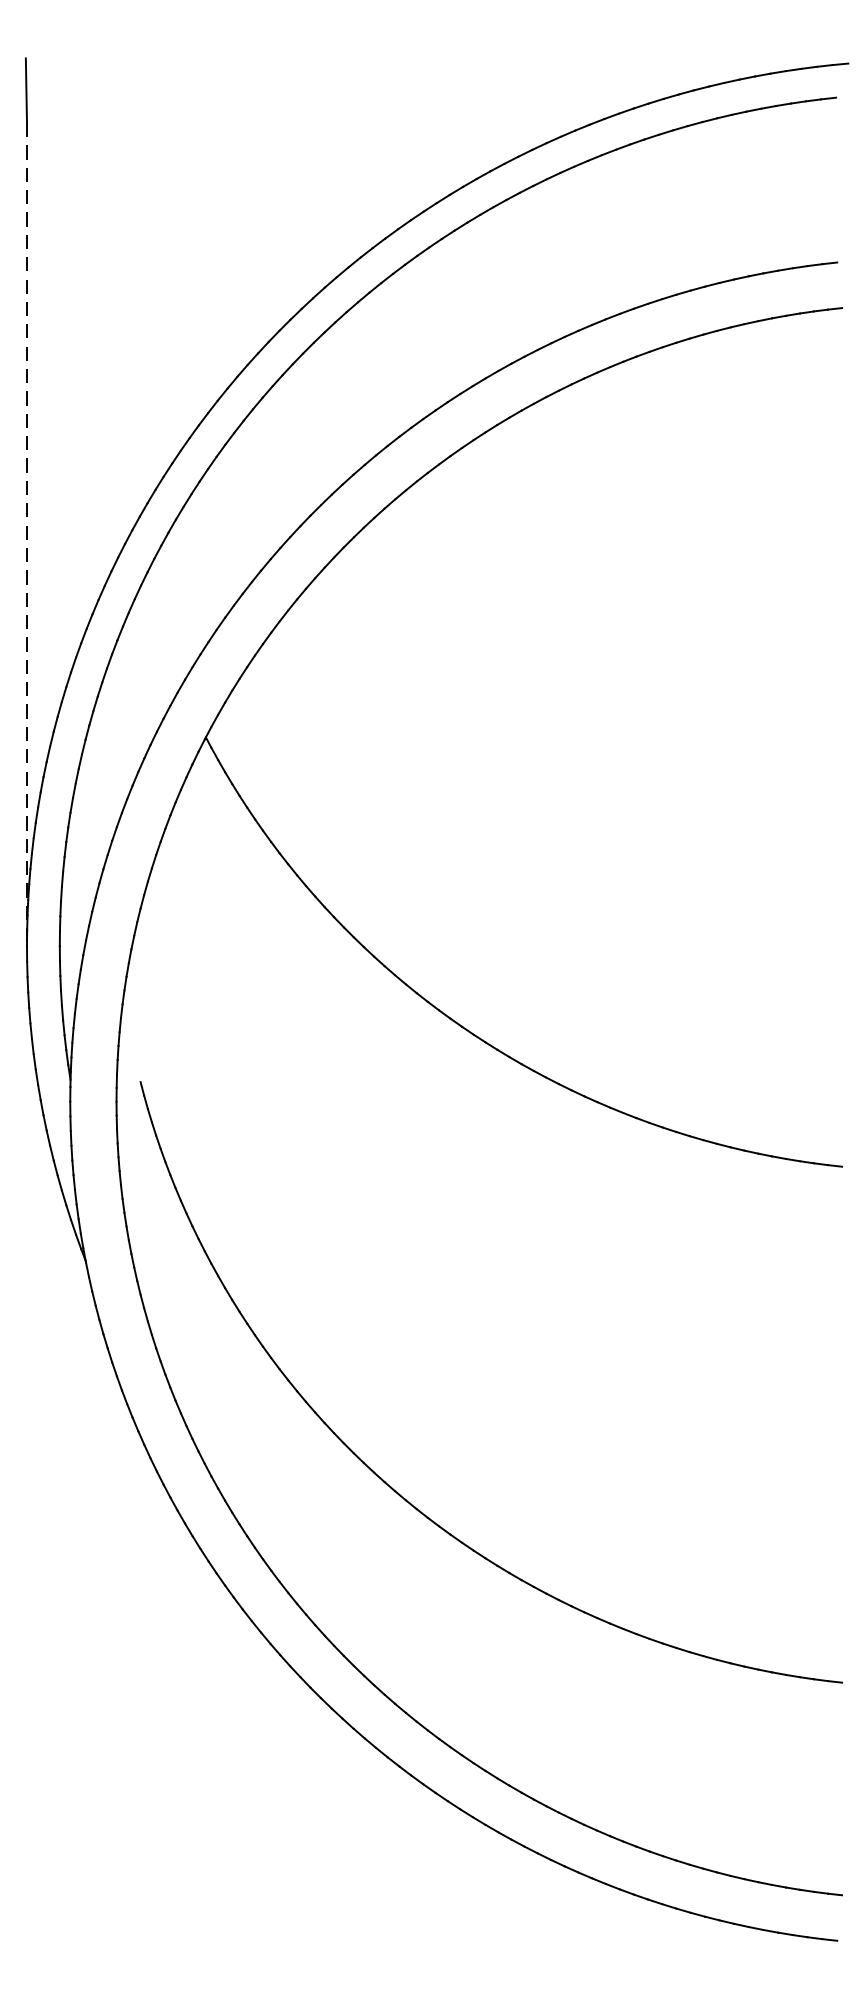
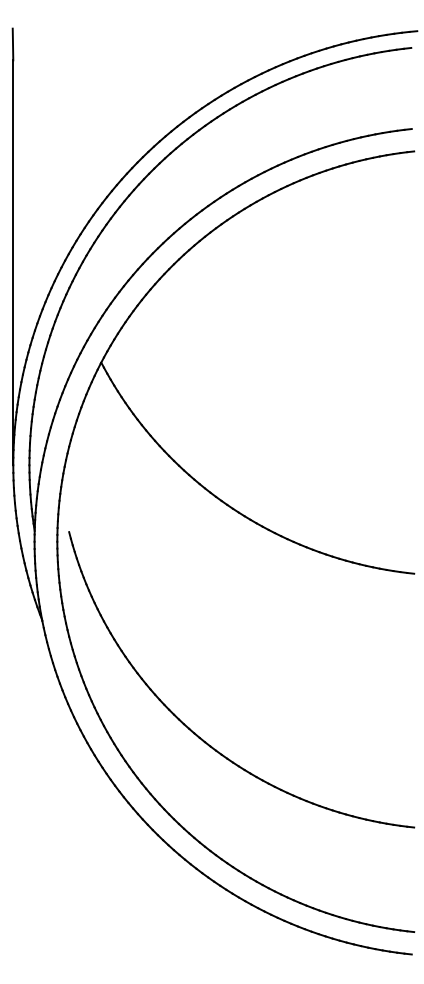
line: (27, 535) -> (13, 263), dashed -> solid

